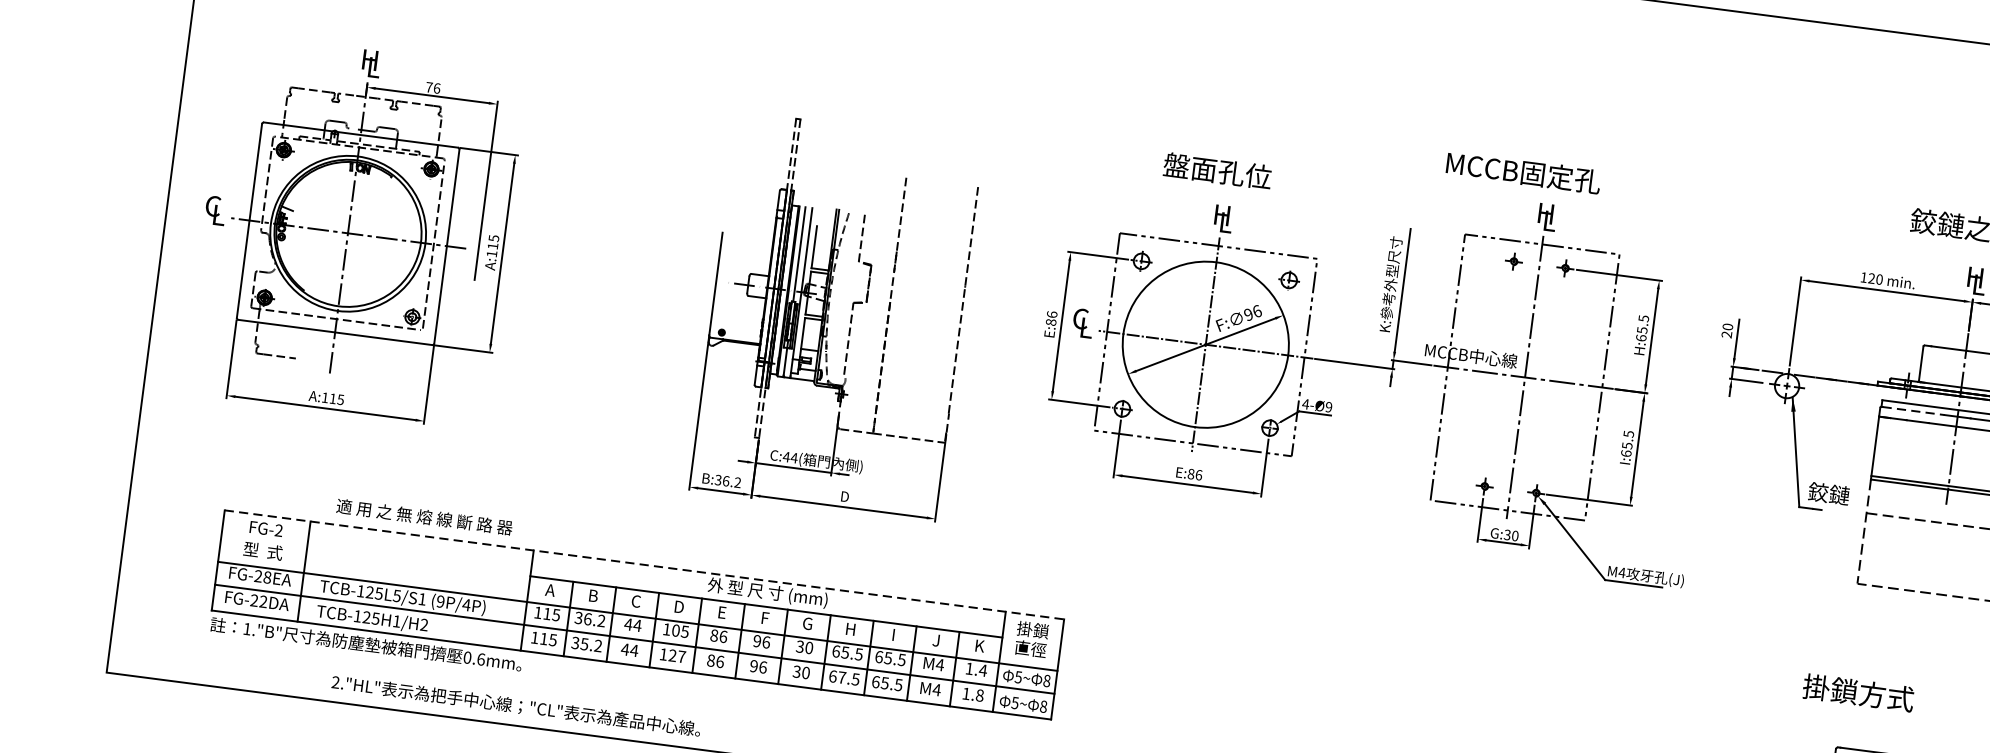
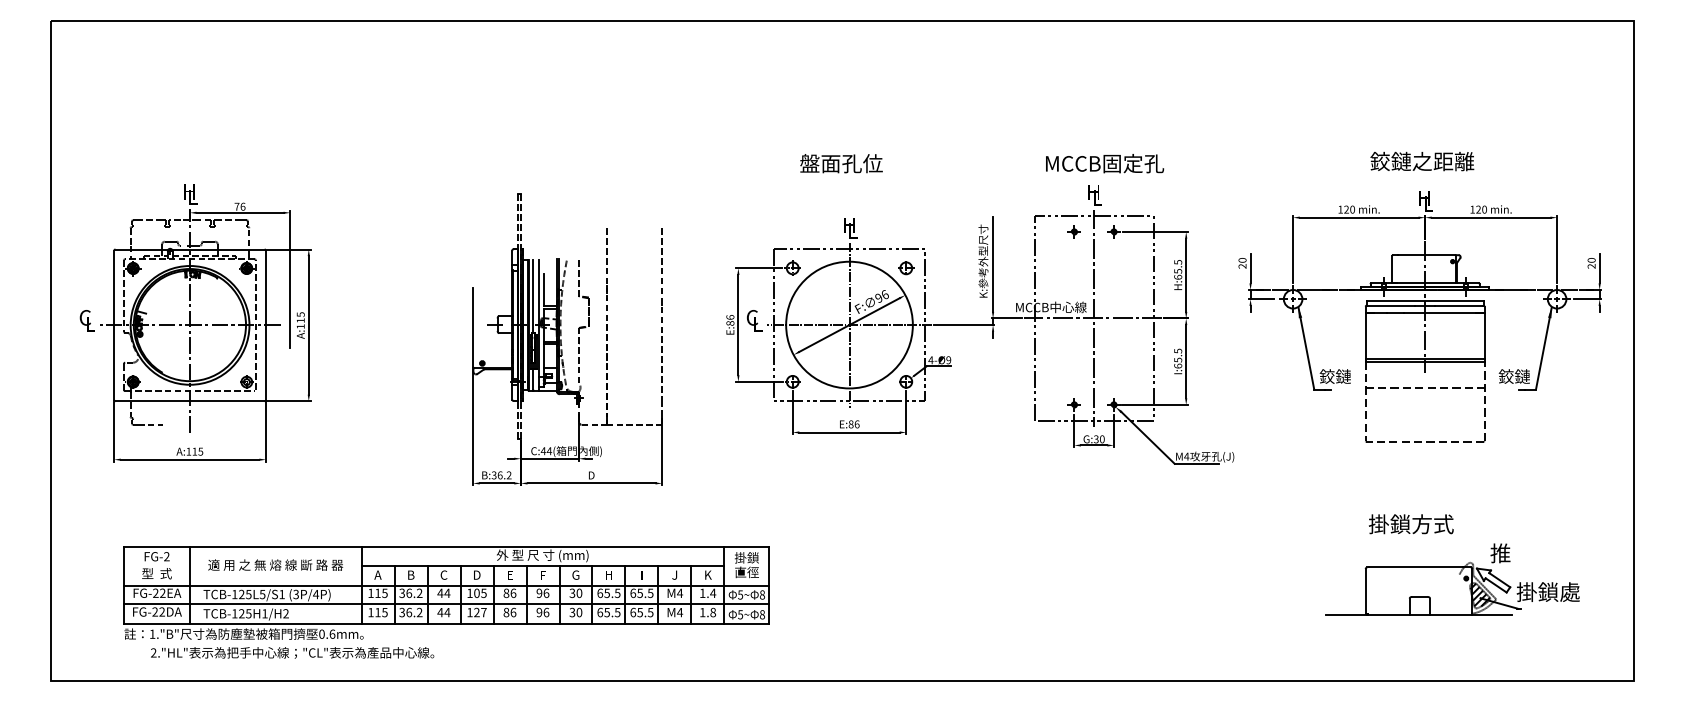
text: (1217, 170) -> (841, 163), moved
text: (1524, 172) -> (1105, 163), moved
line: (1913, 410) -> (1391, 305), dashed -> solid
text: (424, 516) -> (275, 564), moved
line: (644, 564) -> (446, 546), dashed -> solid
text: (267, 576) -> (162, 592), FG-28EA -> FG-22EA
text: (439, 601) -> (295, 594), (9P/4P) -> (3P/4P)
text: (585, 644) -> (409, 612), 35.2 -> 36.2
text: (842, 677) -> (607, 612), 67.5 -> 65.5
text: (1858, 693) -> (1411, 524), moved
text: (516, 705) -> (292, 652), moved

